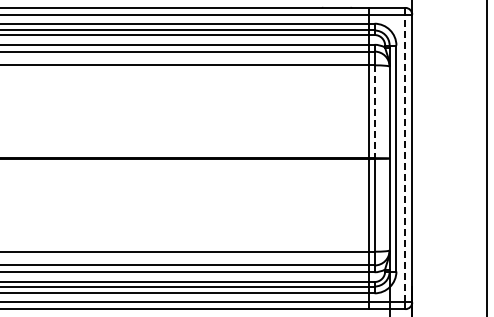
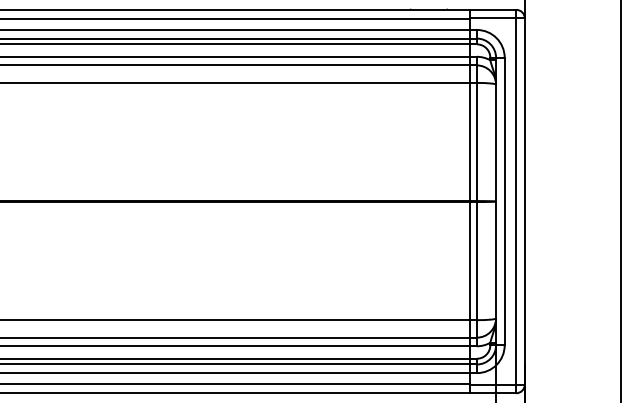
line: (374, 112) -> (476, 142), dashed -> solid
line: (405, 158) -> (516, 201), dashed -> solid

